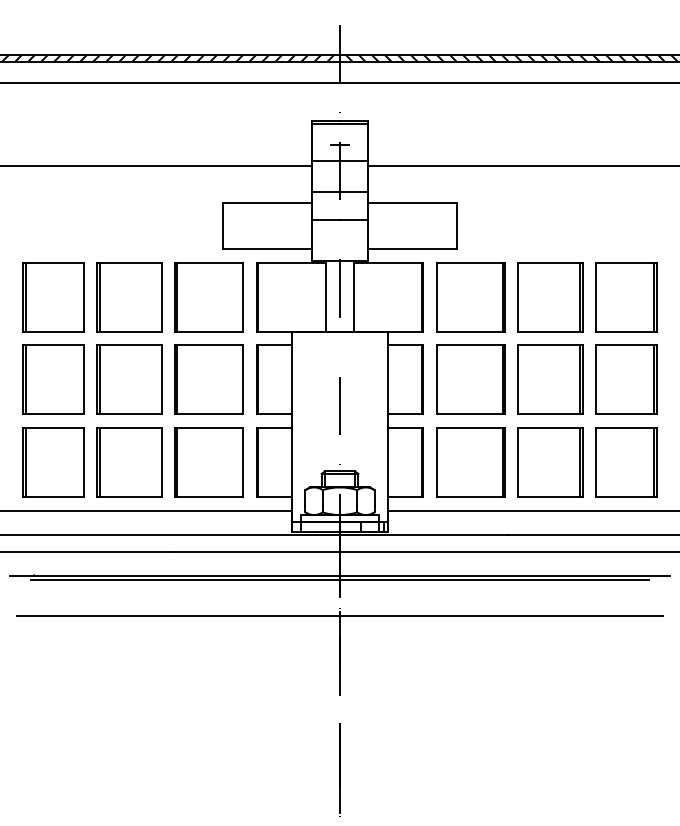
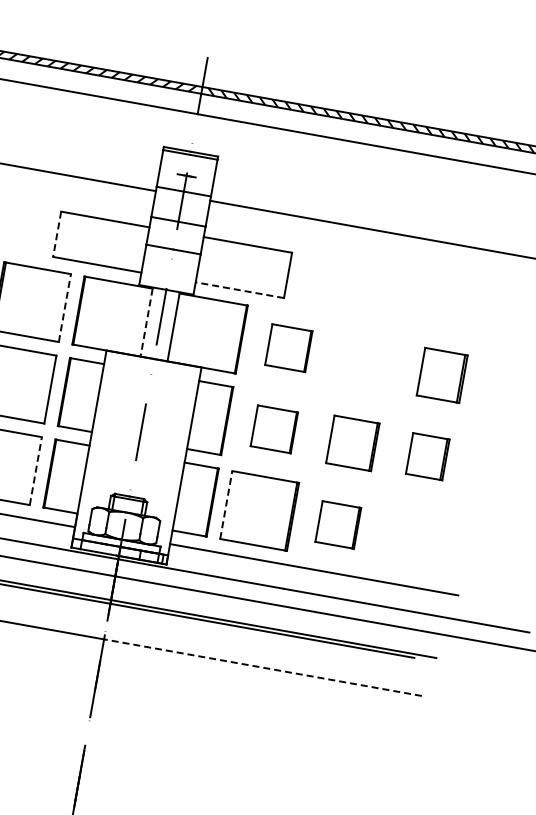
line: (222, 225) -> (56, 234), solid -> dashed
line: (412, 248) -> (240, 290), solid -> dashed
line: (243, 296) -> (65, 307), solid -> dashed
line: (326, 297) -> (146, 323), solid -> dashed
part: (470, 297) -> (288, 348), size x0.6
part: (550, 297) -> (367, 362), removed
part: (626, 297) -> (442, 375), size x0.7
part: (470, 379) -> (274, 429), size x0.6
part: (550, 379) -> (352, 443), size x0.7
part: (626, 379) -> (427, 456), size x0.6
line: (243, 462) -> (36, 471), solid -> dashed
line: (436, 462) -> (226, 504), solid -> dashed
part: (550, 462) -> (338, 524), size x0.6
part: (626, 462) -> (413, 538), removed
line: (500, 616) -> (262, 667), solid -> dashed

